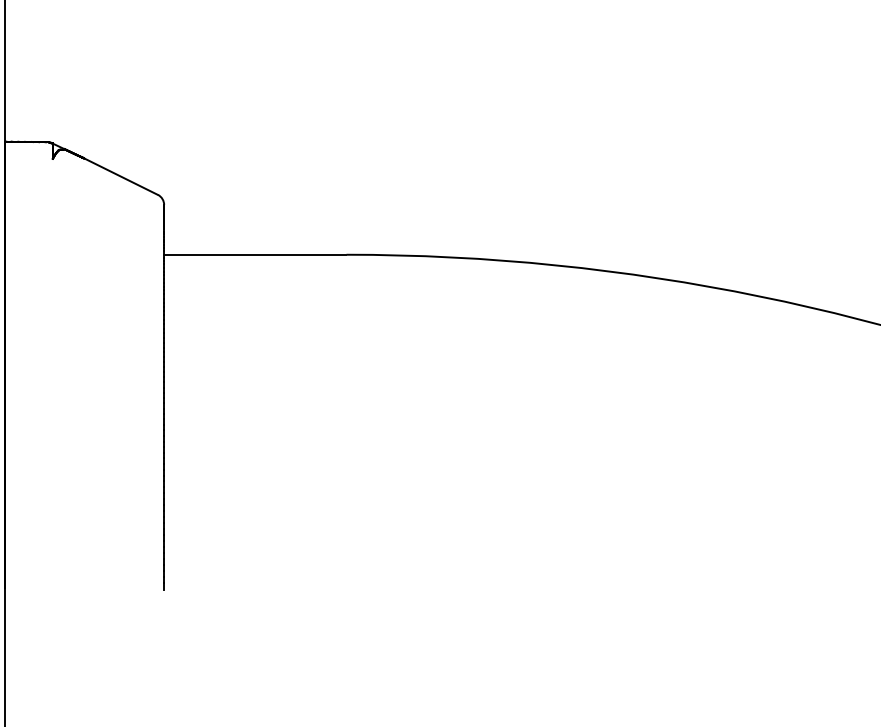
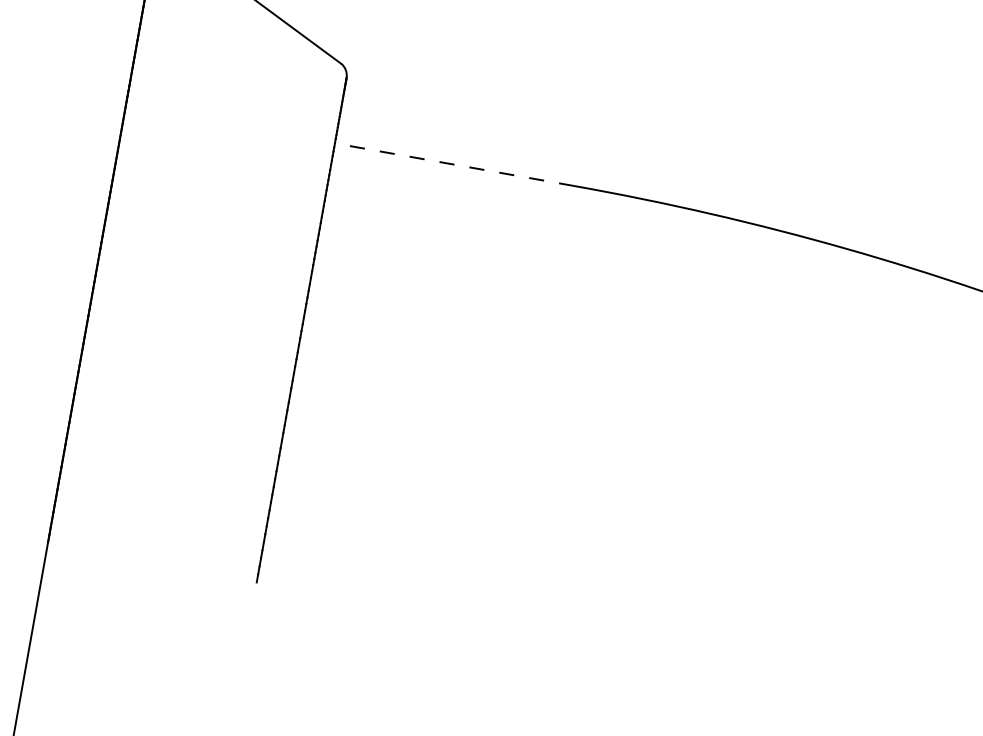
line: (254, 254) -> (453, 164), solid -> dashed

